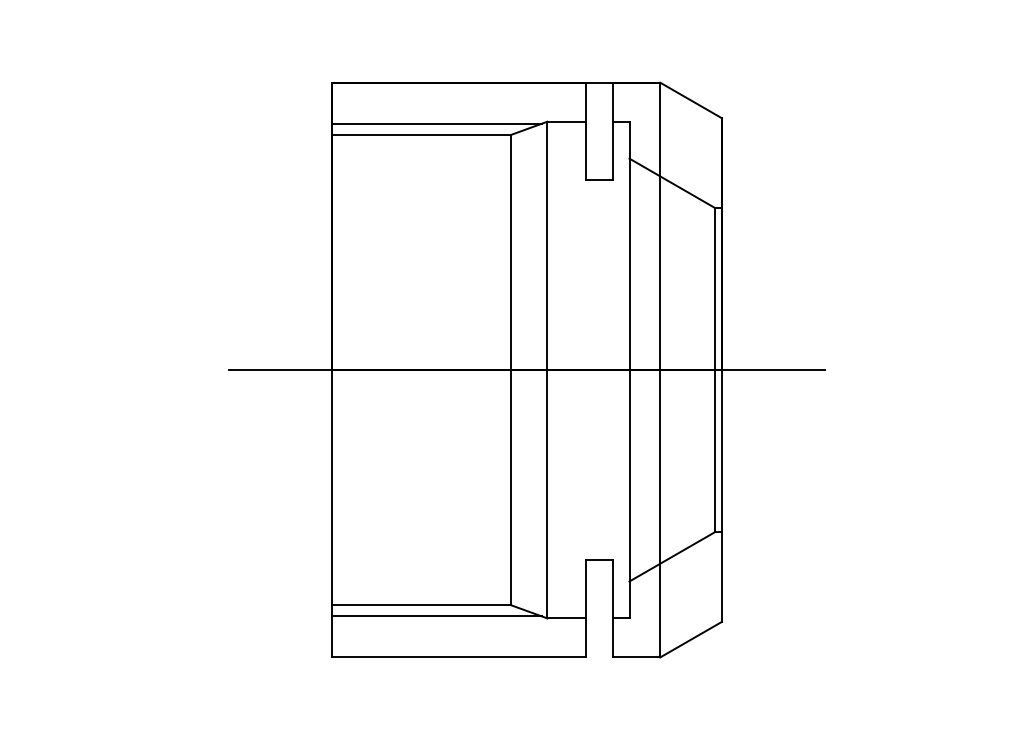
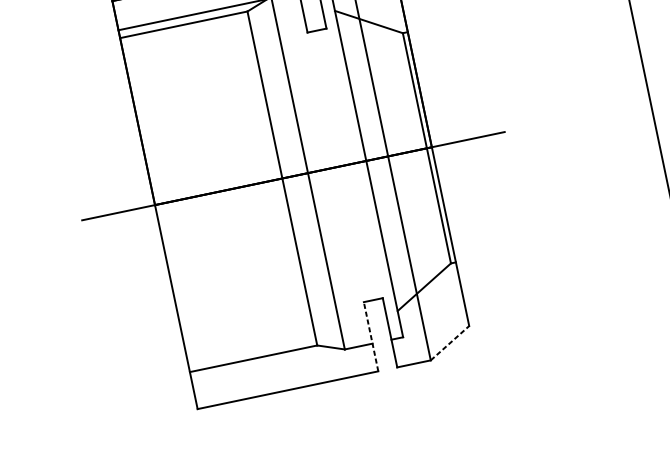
line: (586, 608) -> (371, 336), solid -> dashed
line: (436, 616) -> (265, 364), removed
line: (691, 639) -> (450, 343), solid -> dashed

